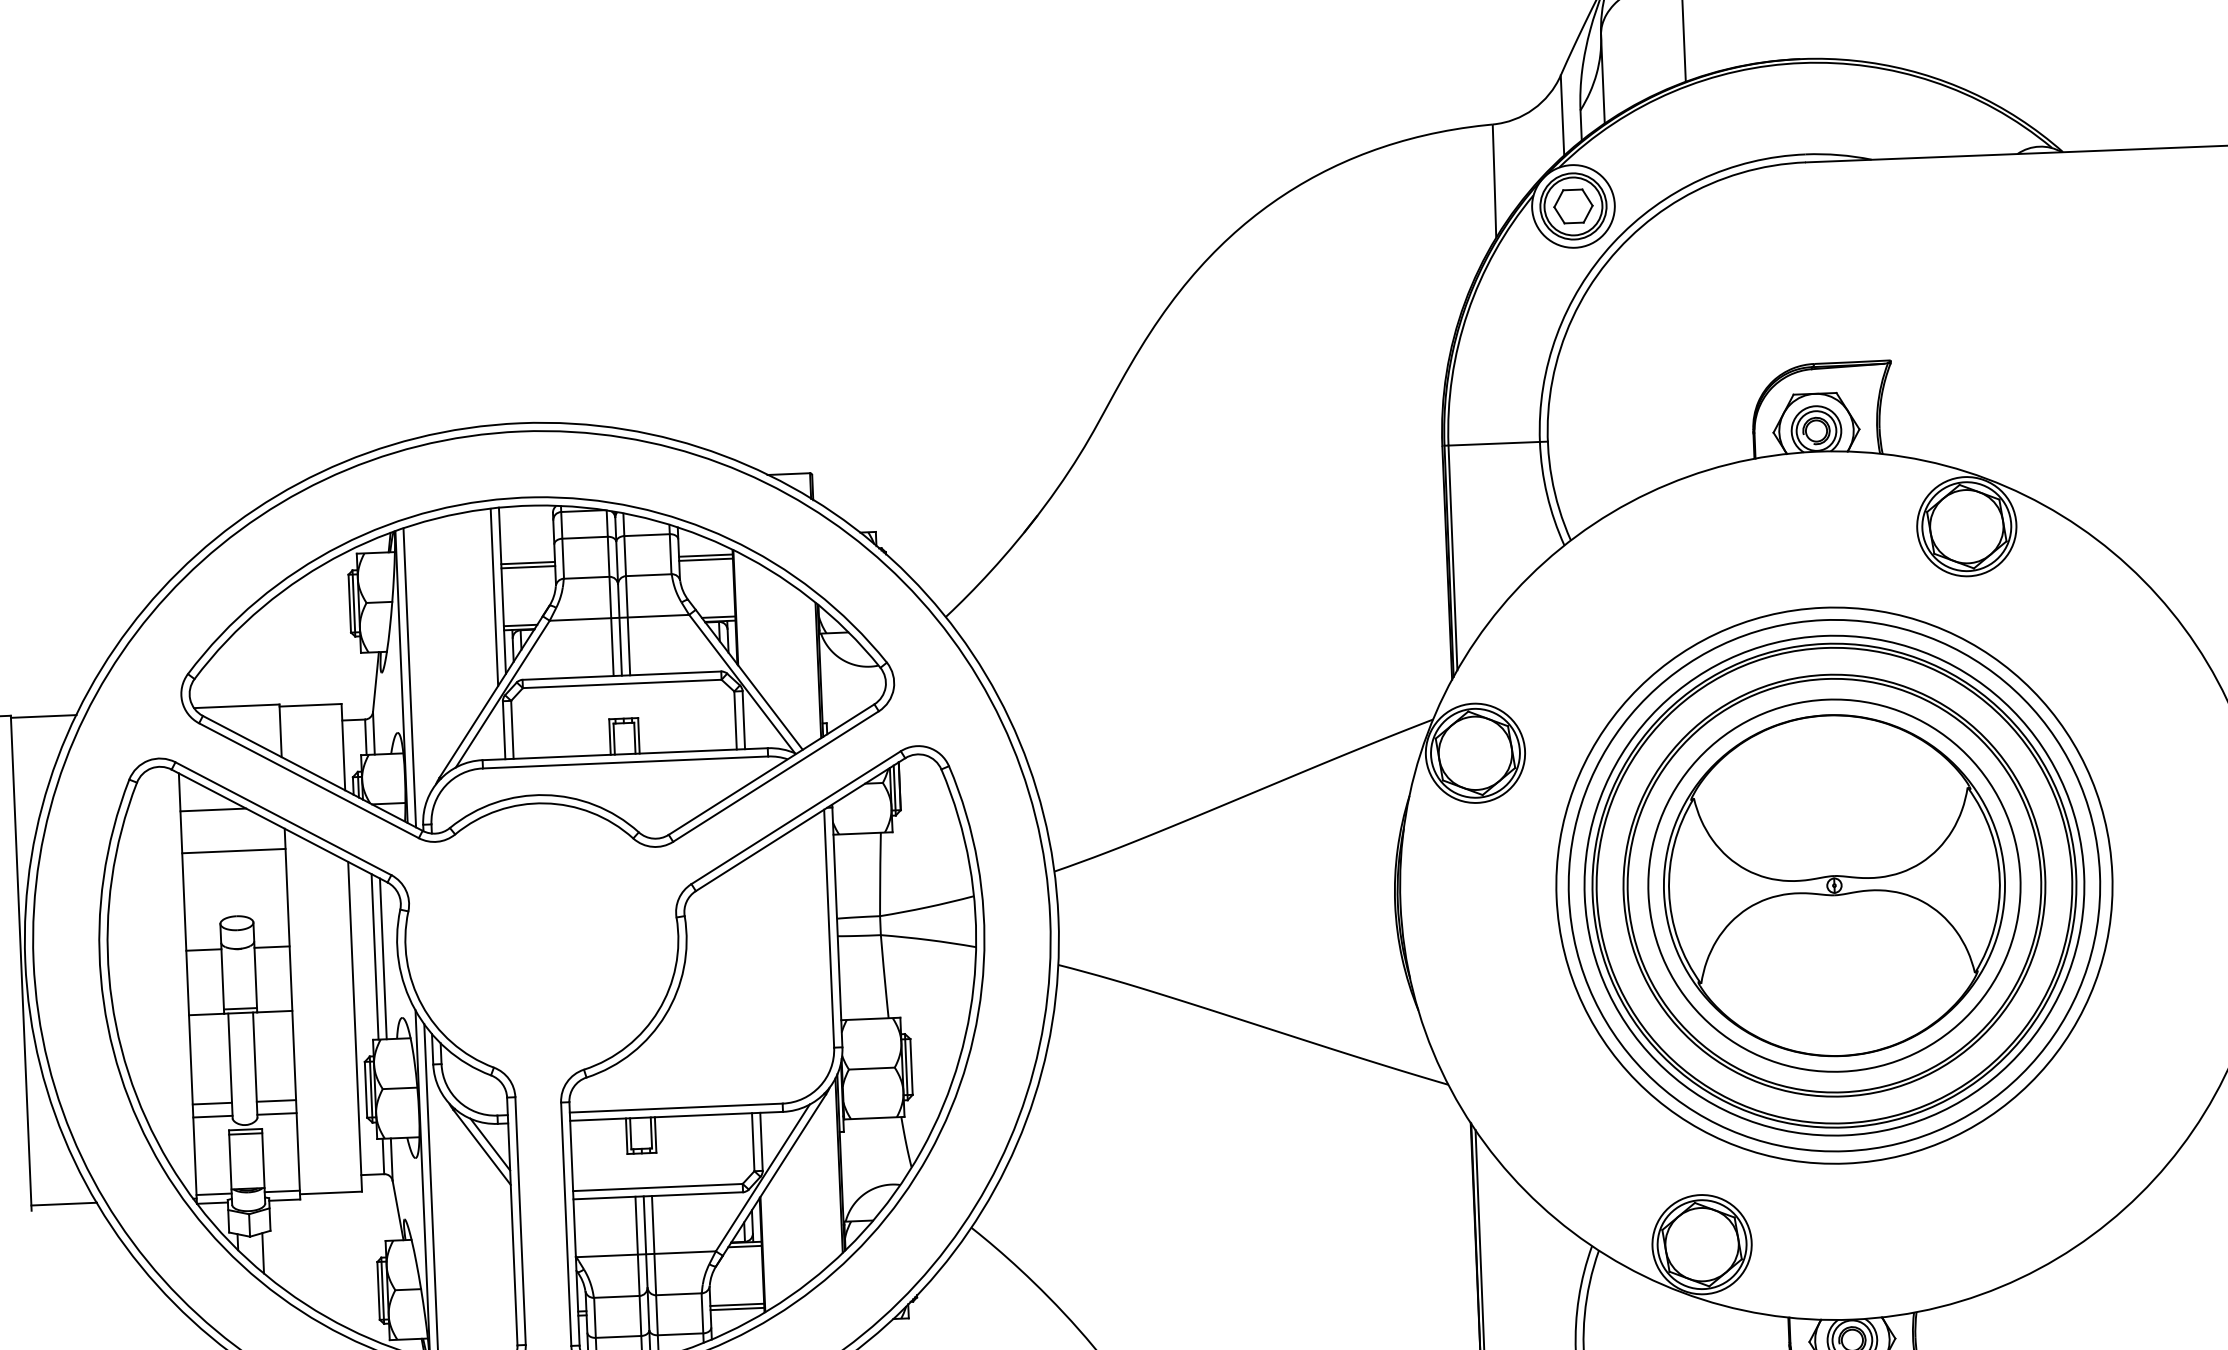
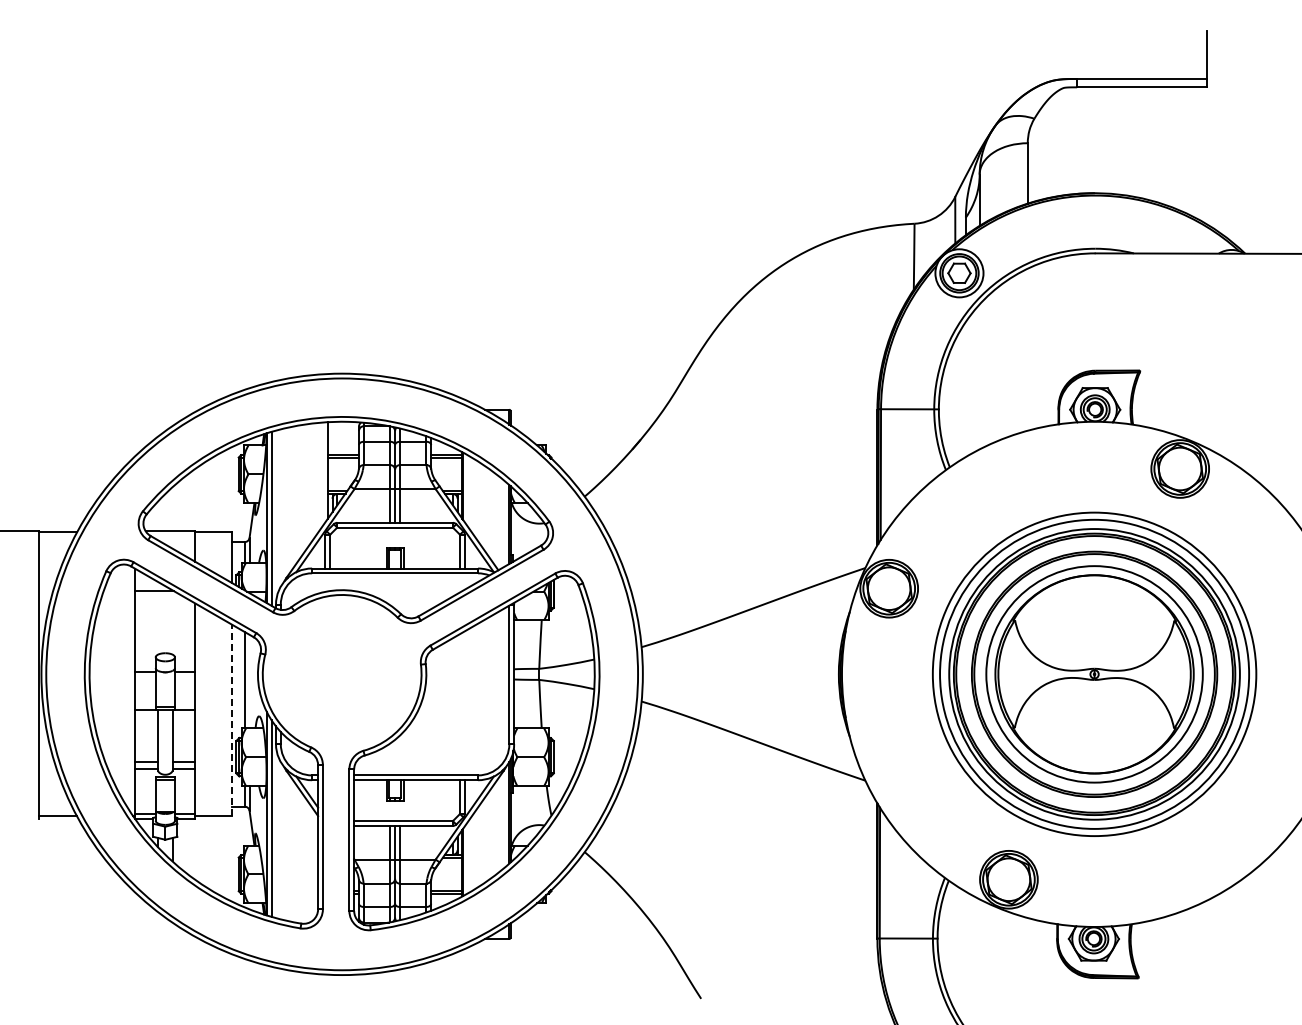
line: (493, 596) -> (322, 473), removed
line: (234, 851) -> (165, 615), removed
line: (383, 958) -> (249, 681), removed
line: (355, 1027) -> (231, 720), solid -> dashed

